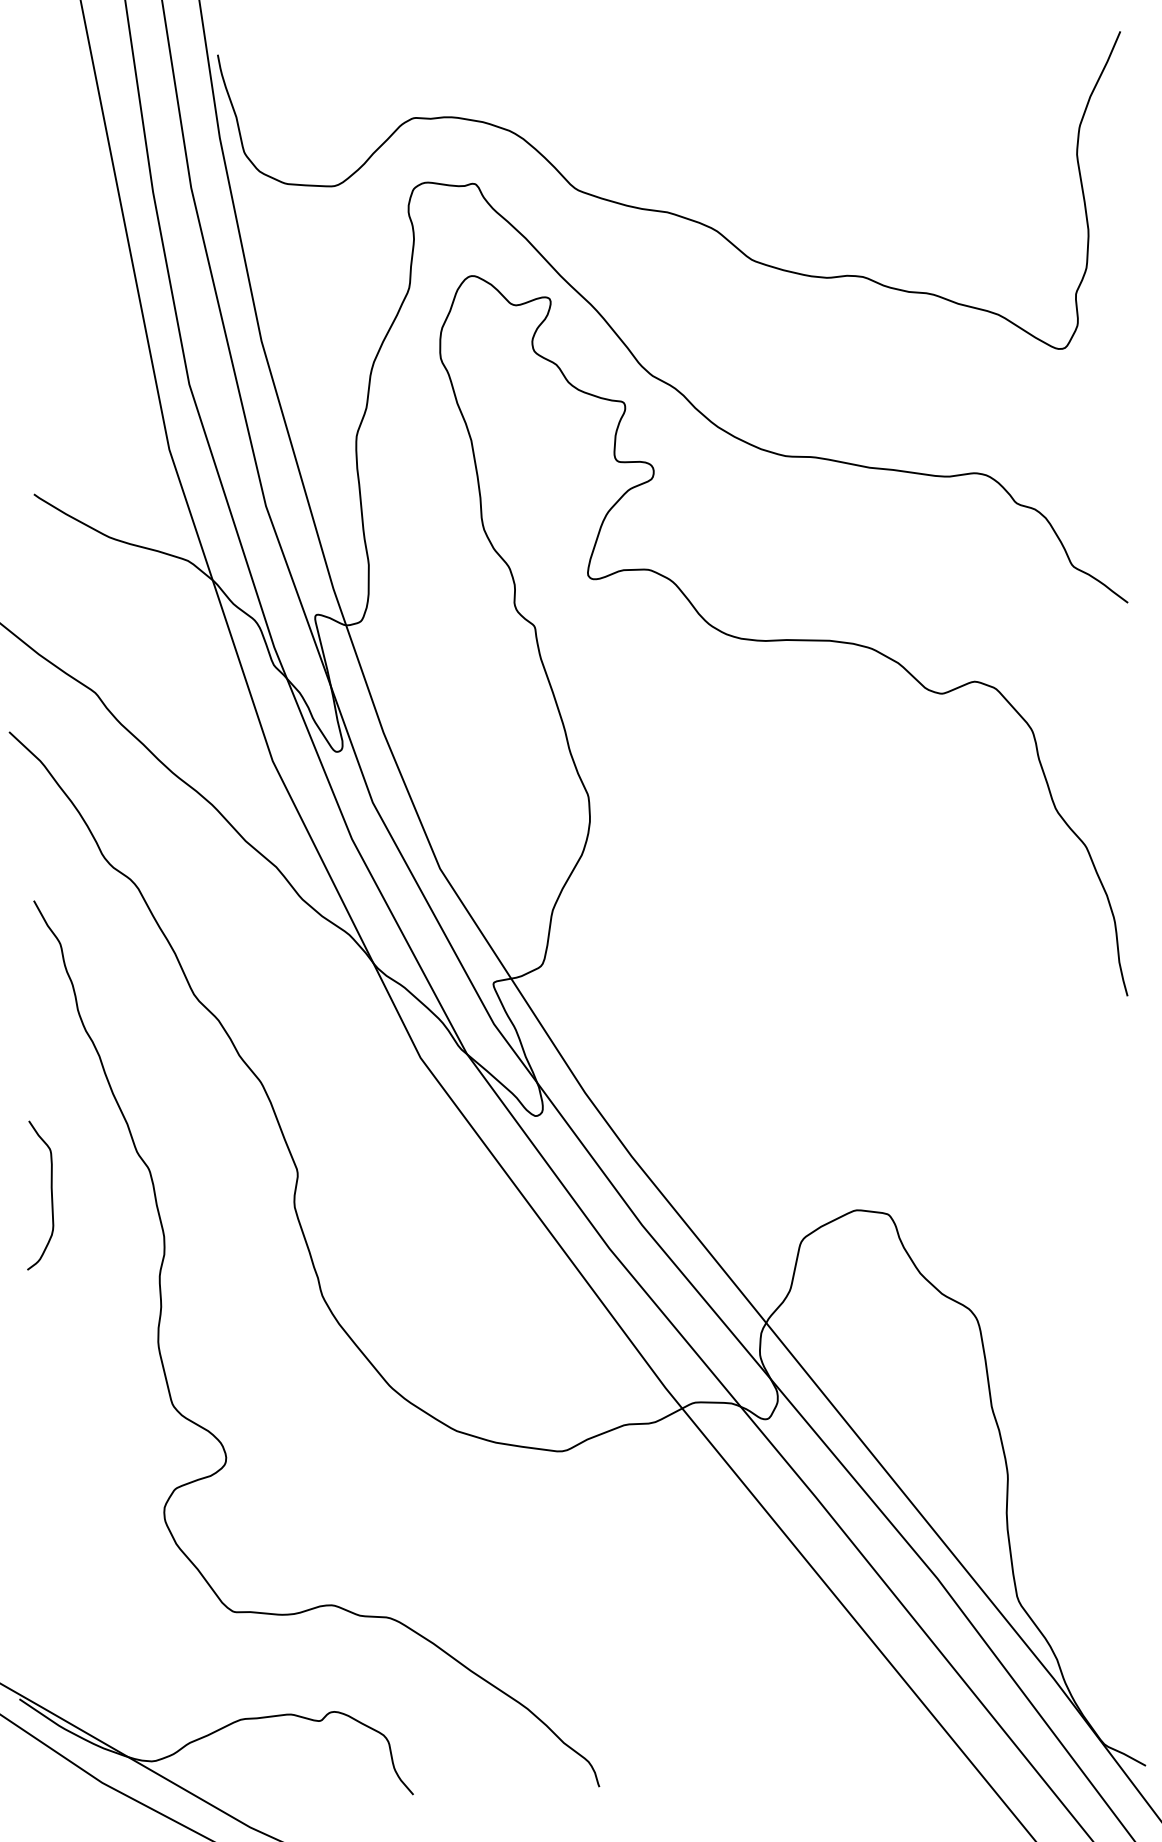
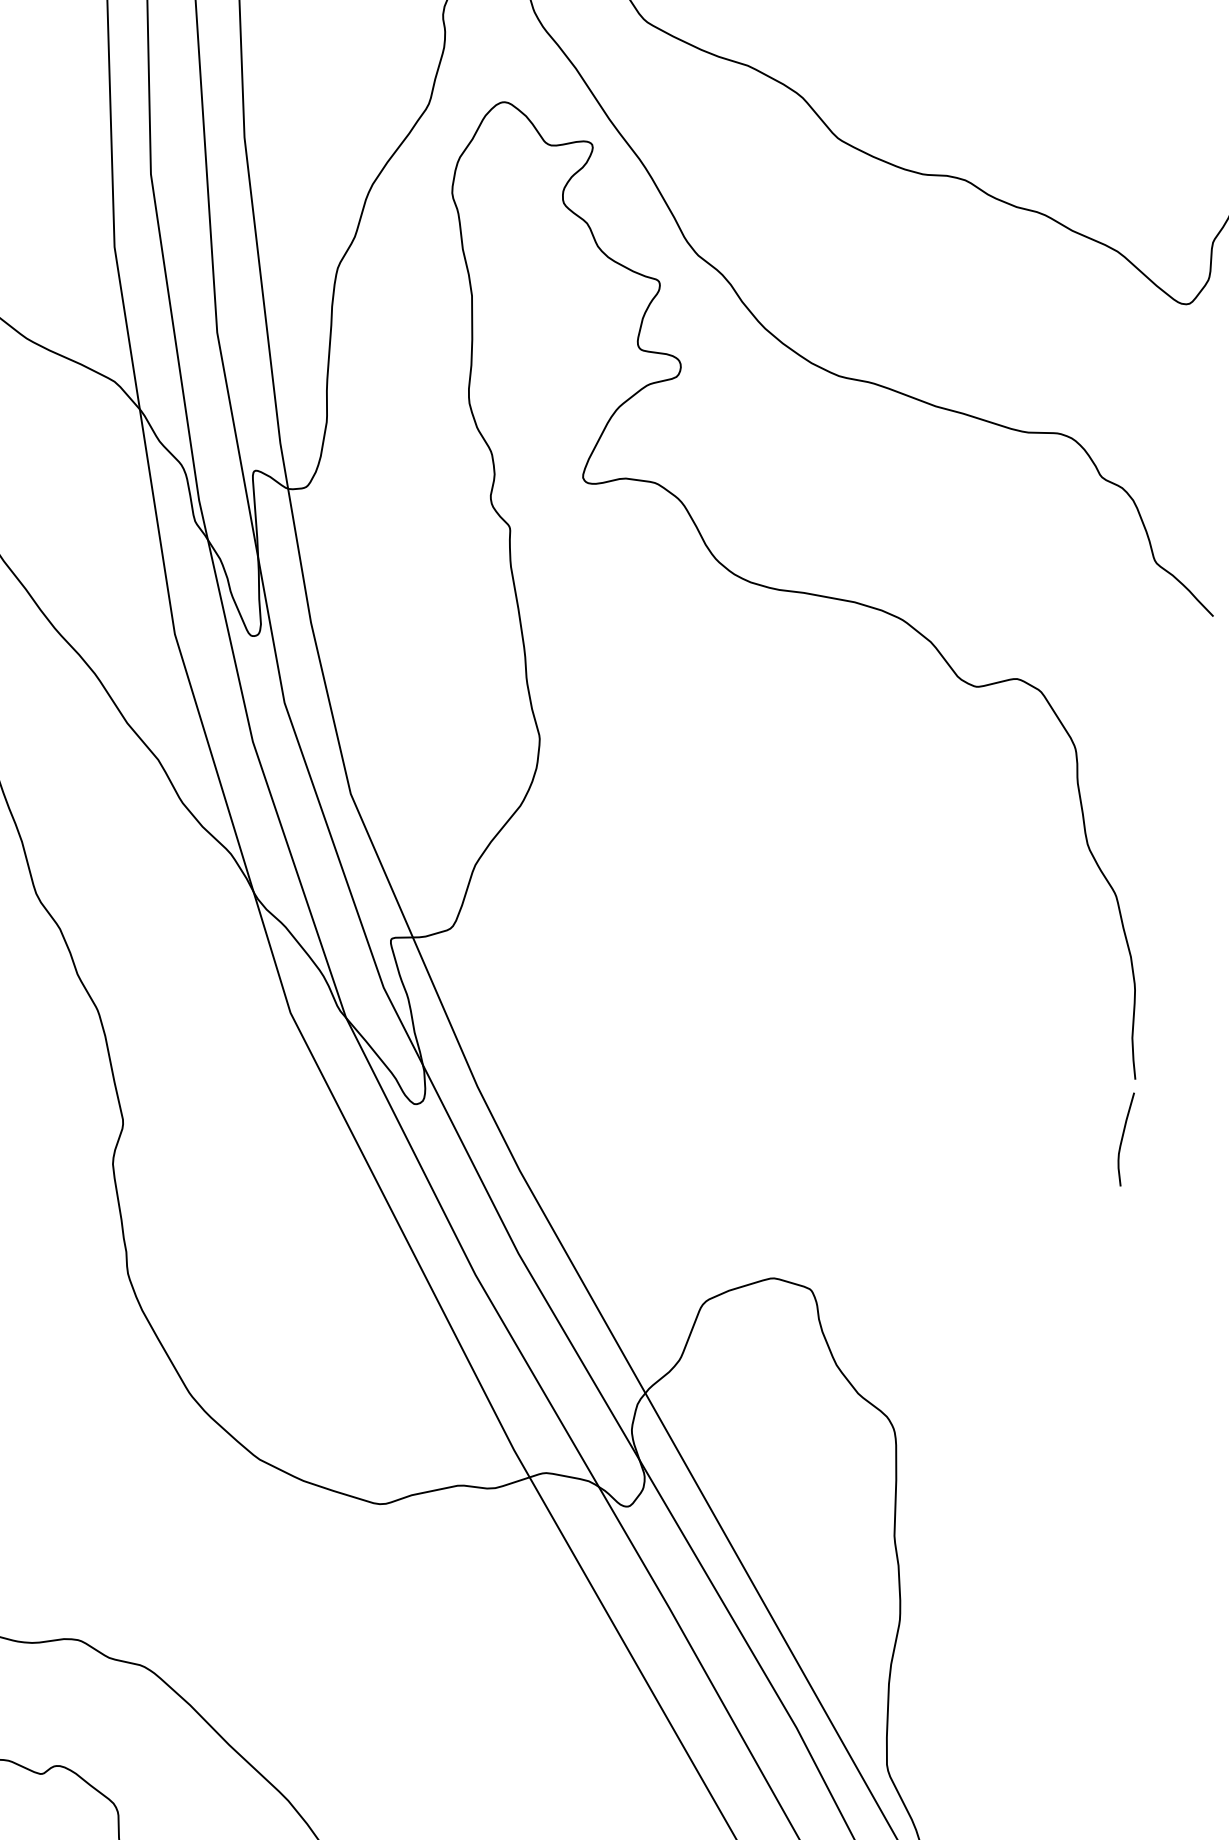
curve: (1125, 1046) -> (1122, 1138), added

